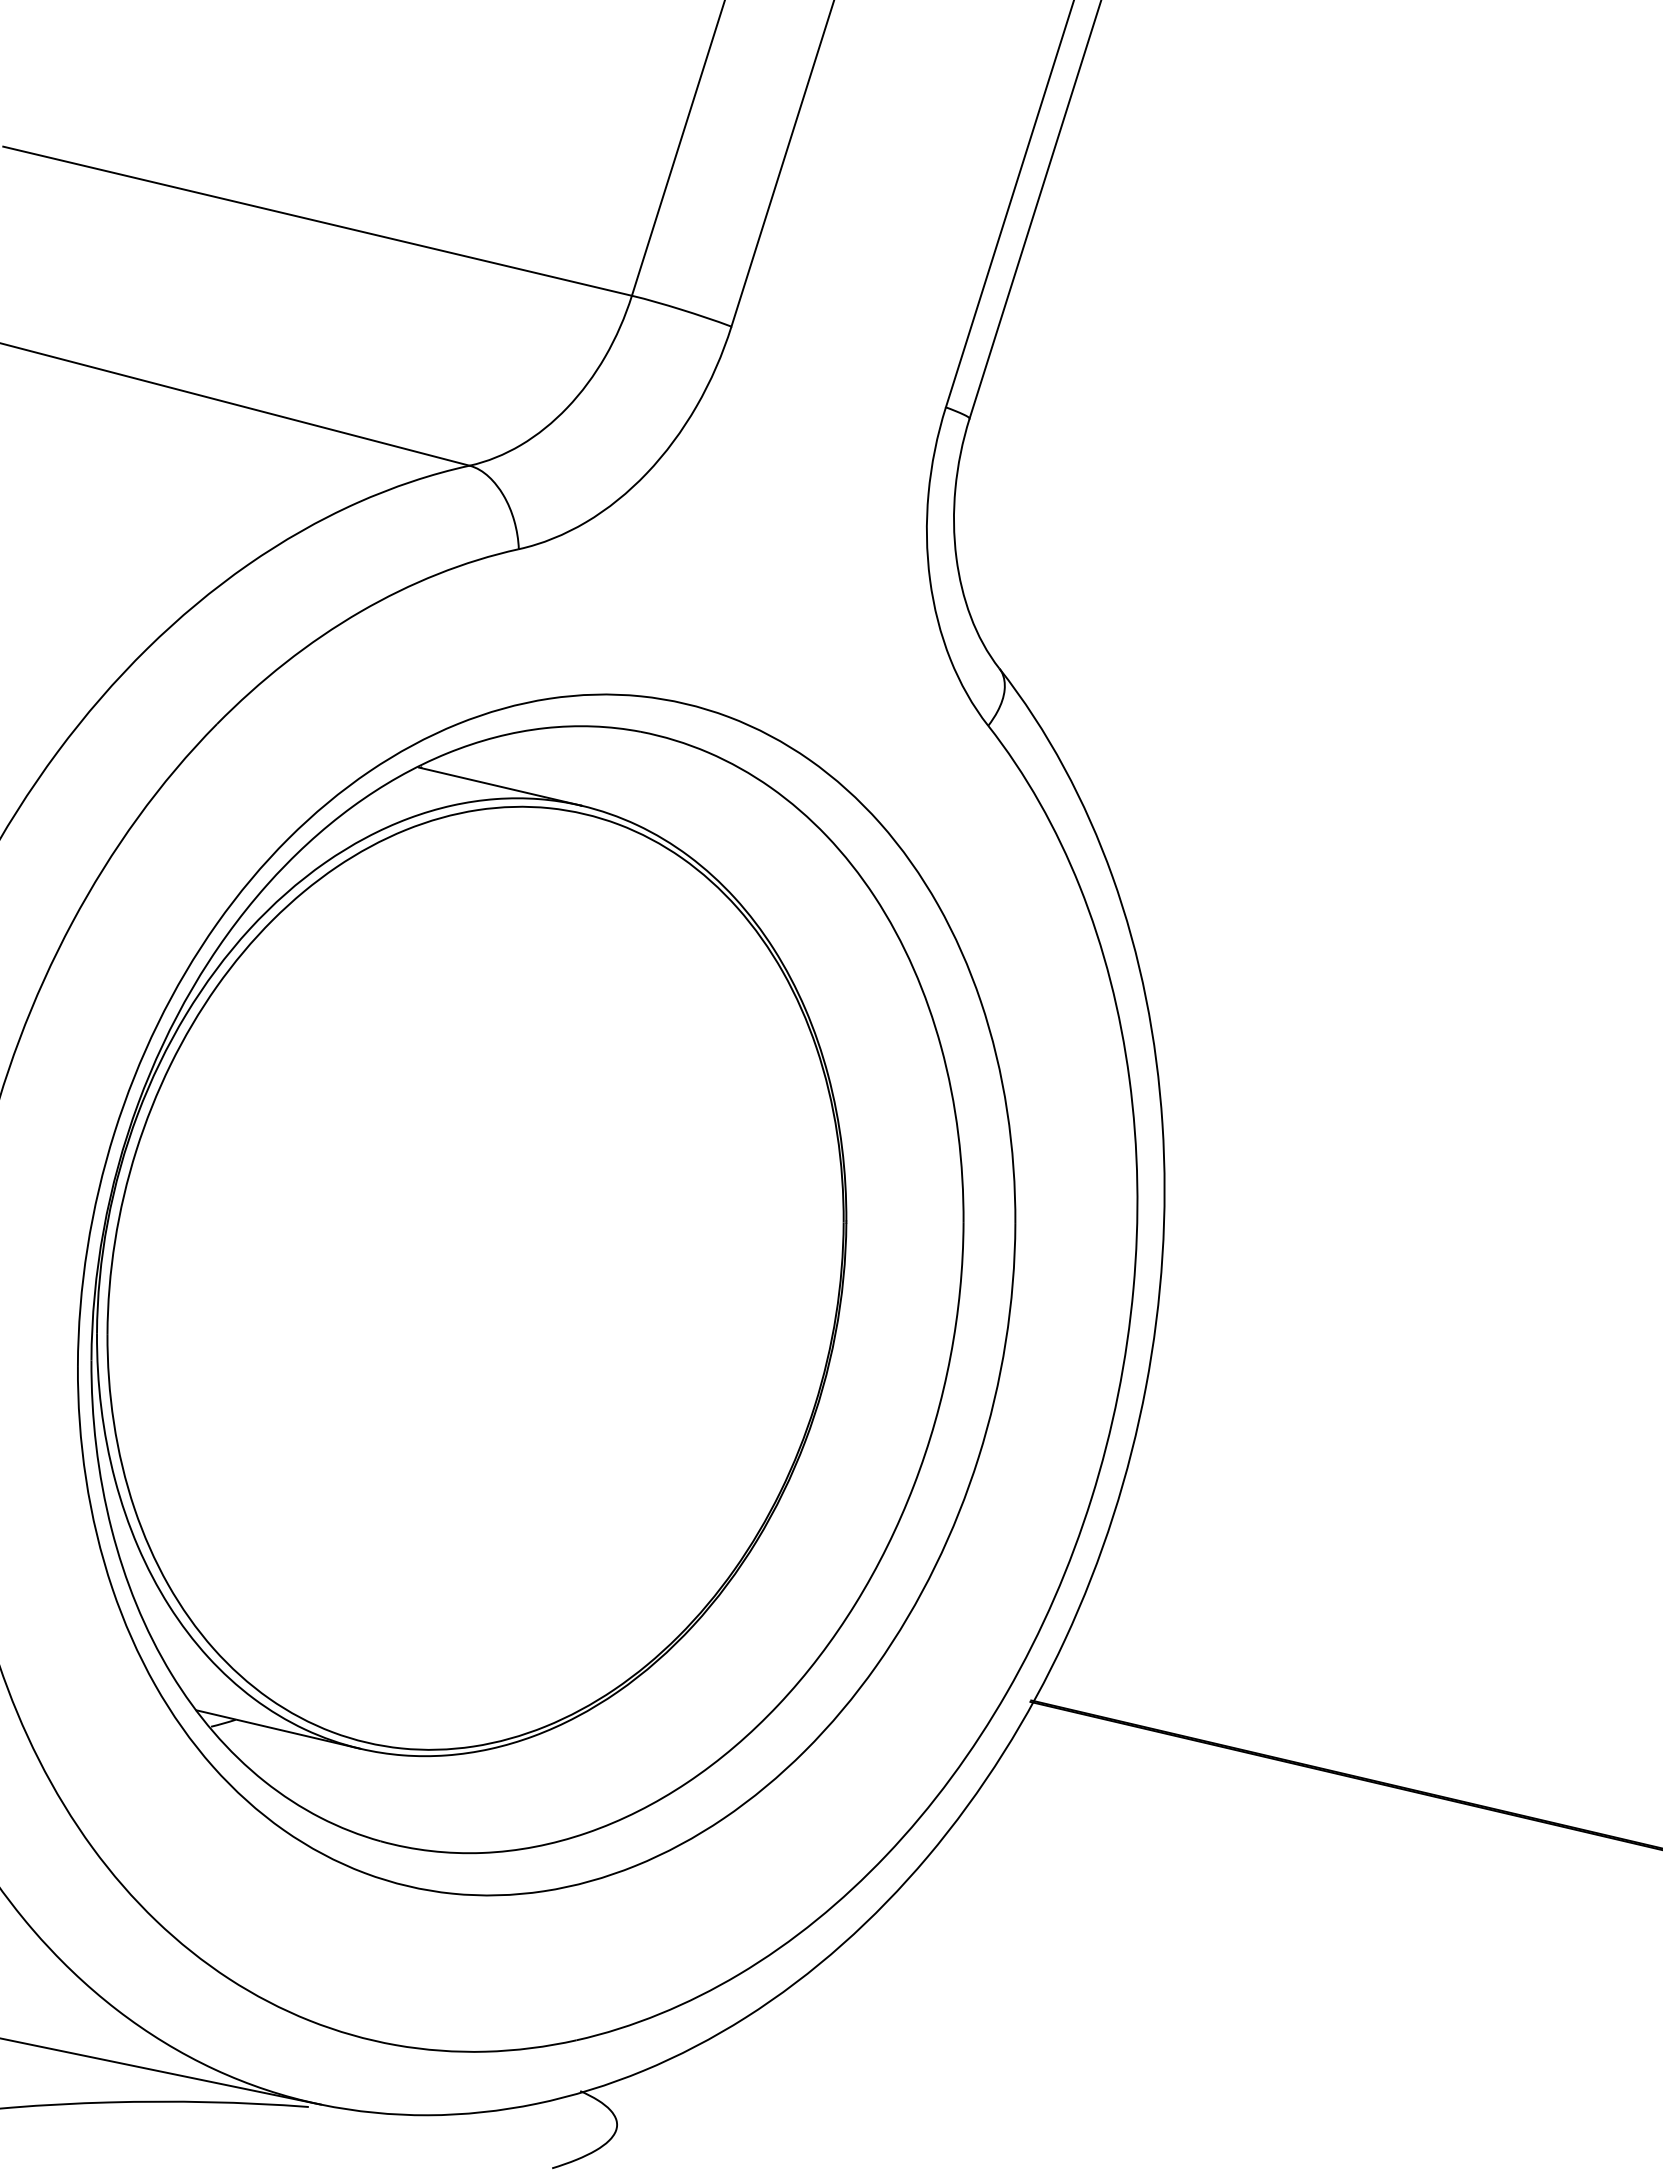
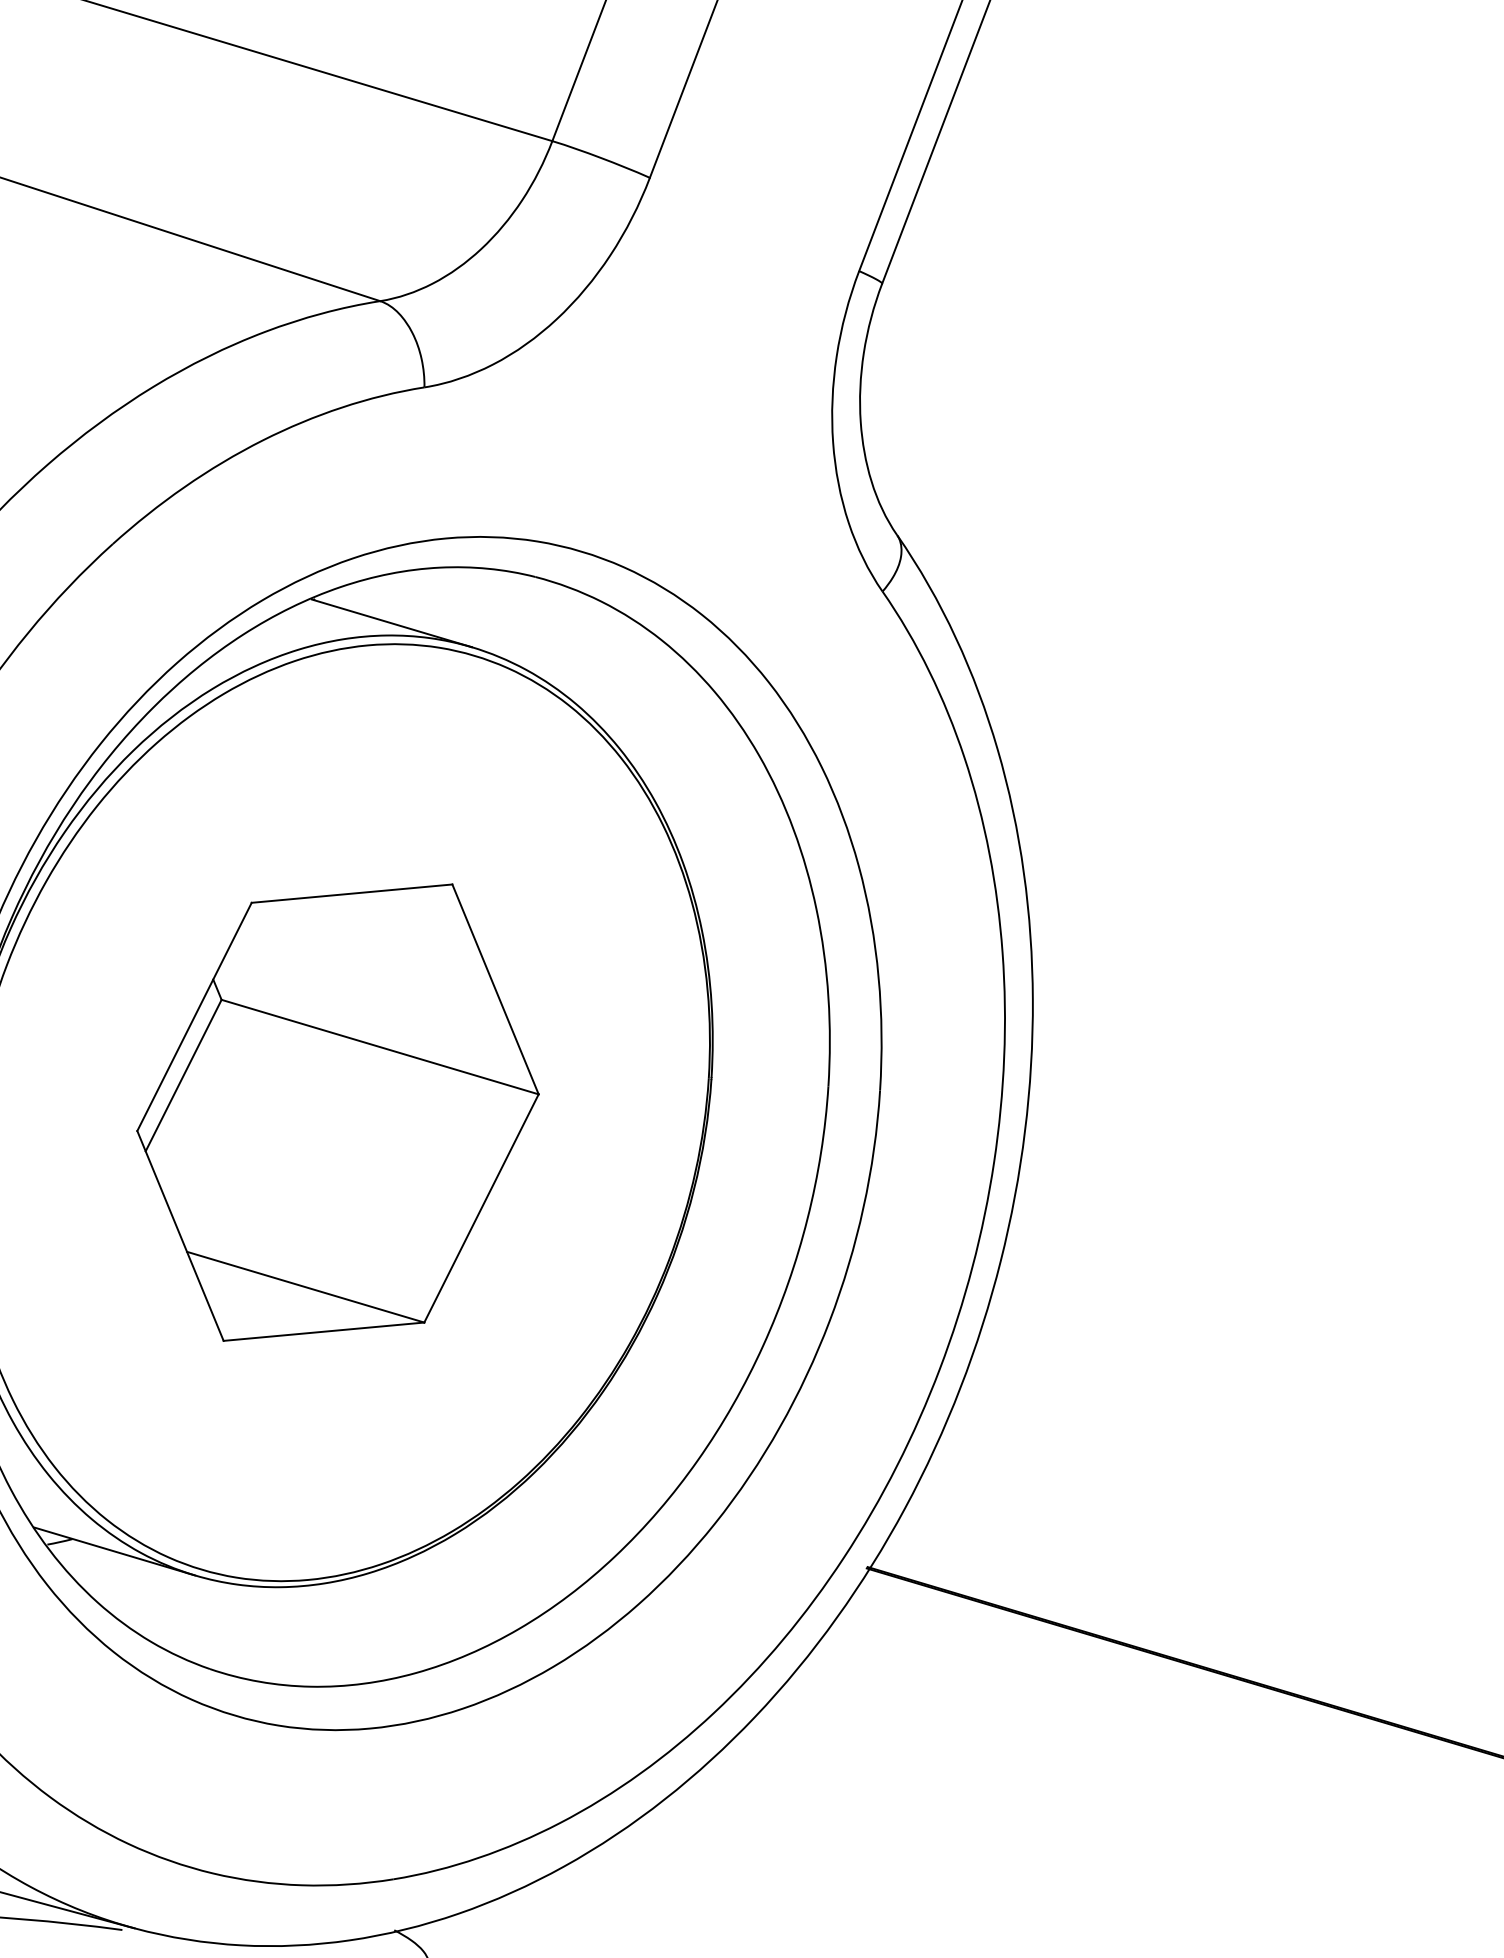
part: (475, 1277) -> (337, 1111), added

